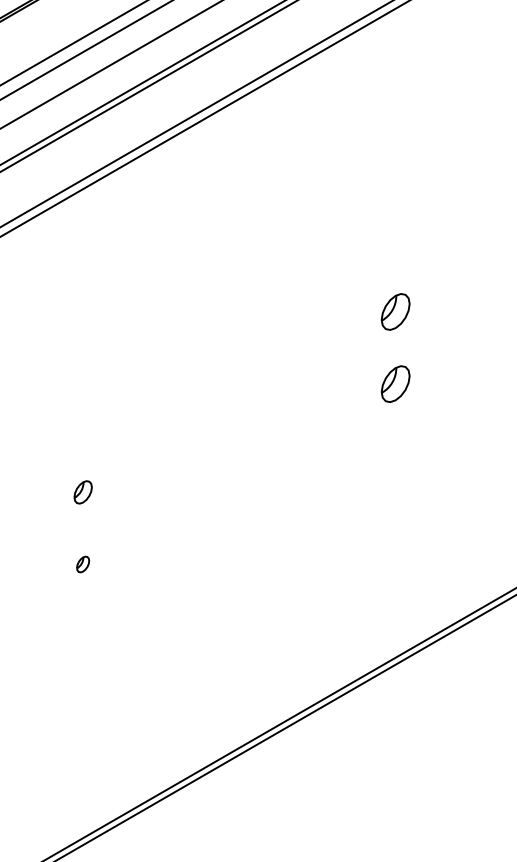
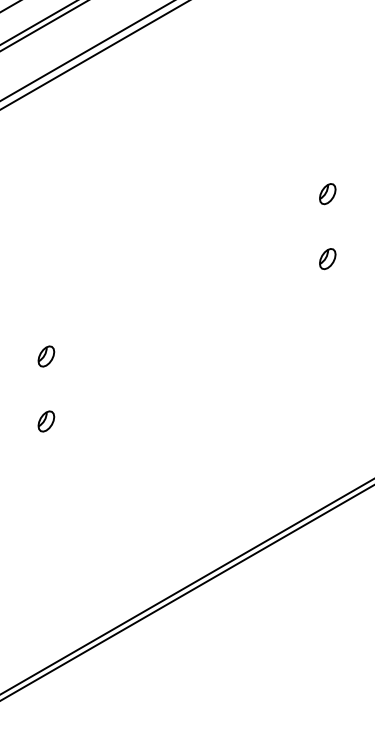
part: (394, 312) -> (326, 194), size x0.62
part: (394, 384) -> (326, 259), size x0.62
part: (82, 564) -> (45, 421), size x1.43

